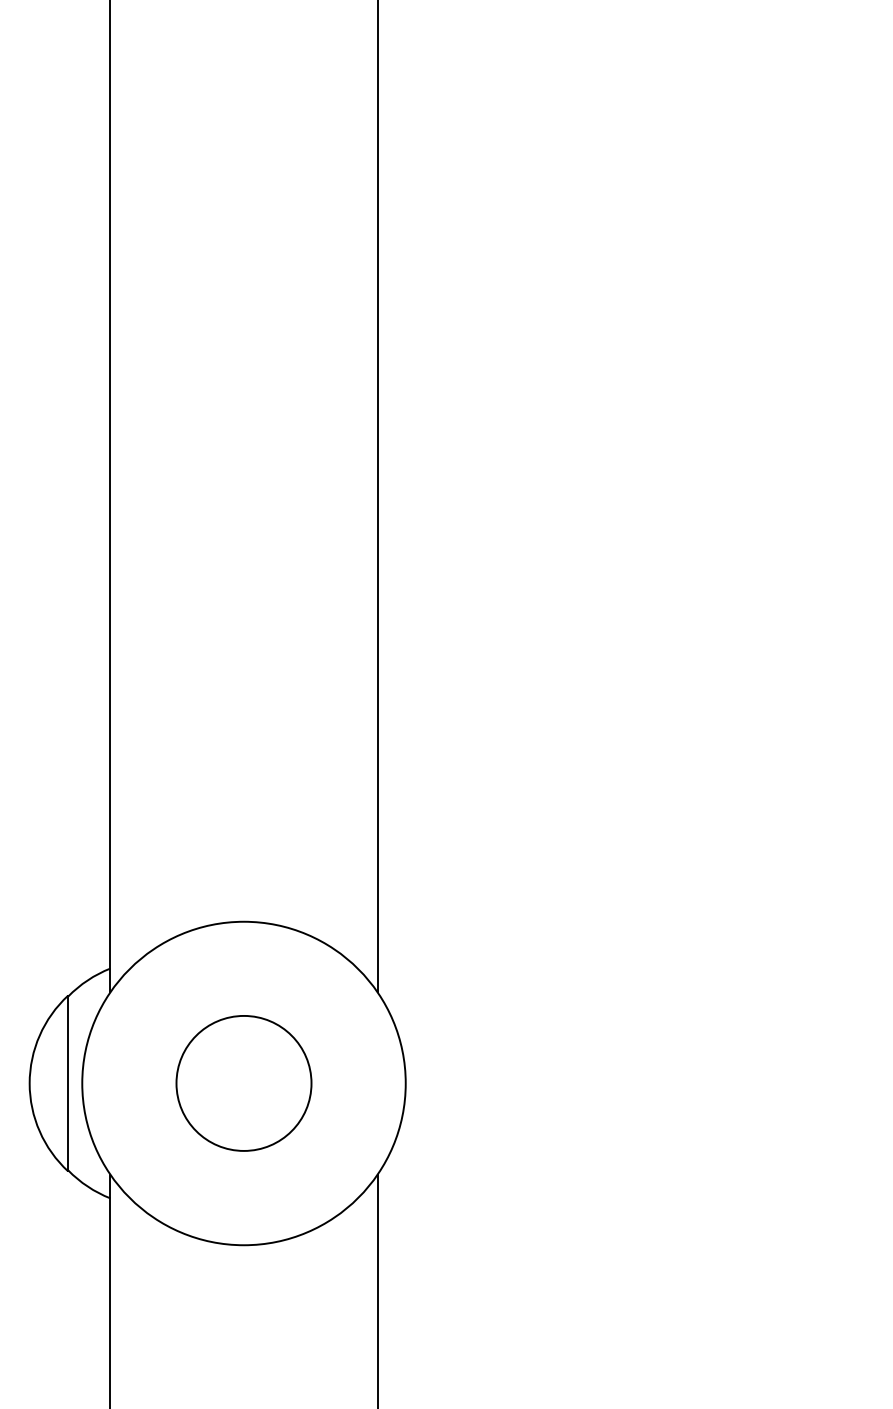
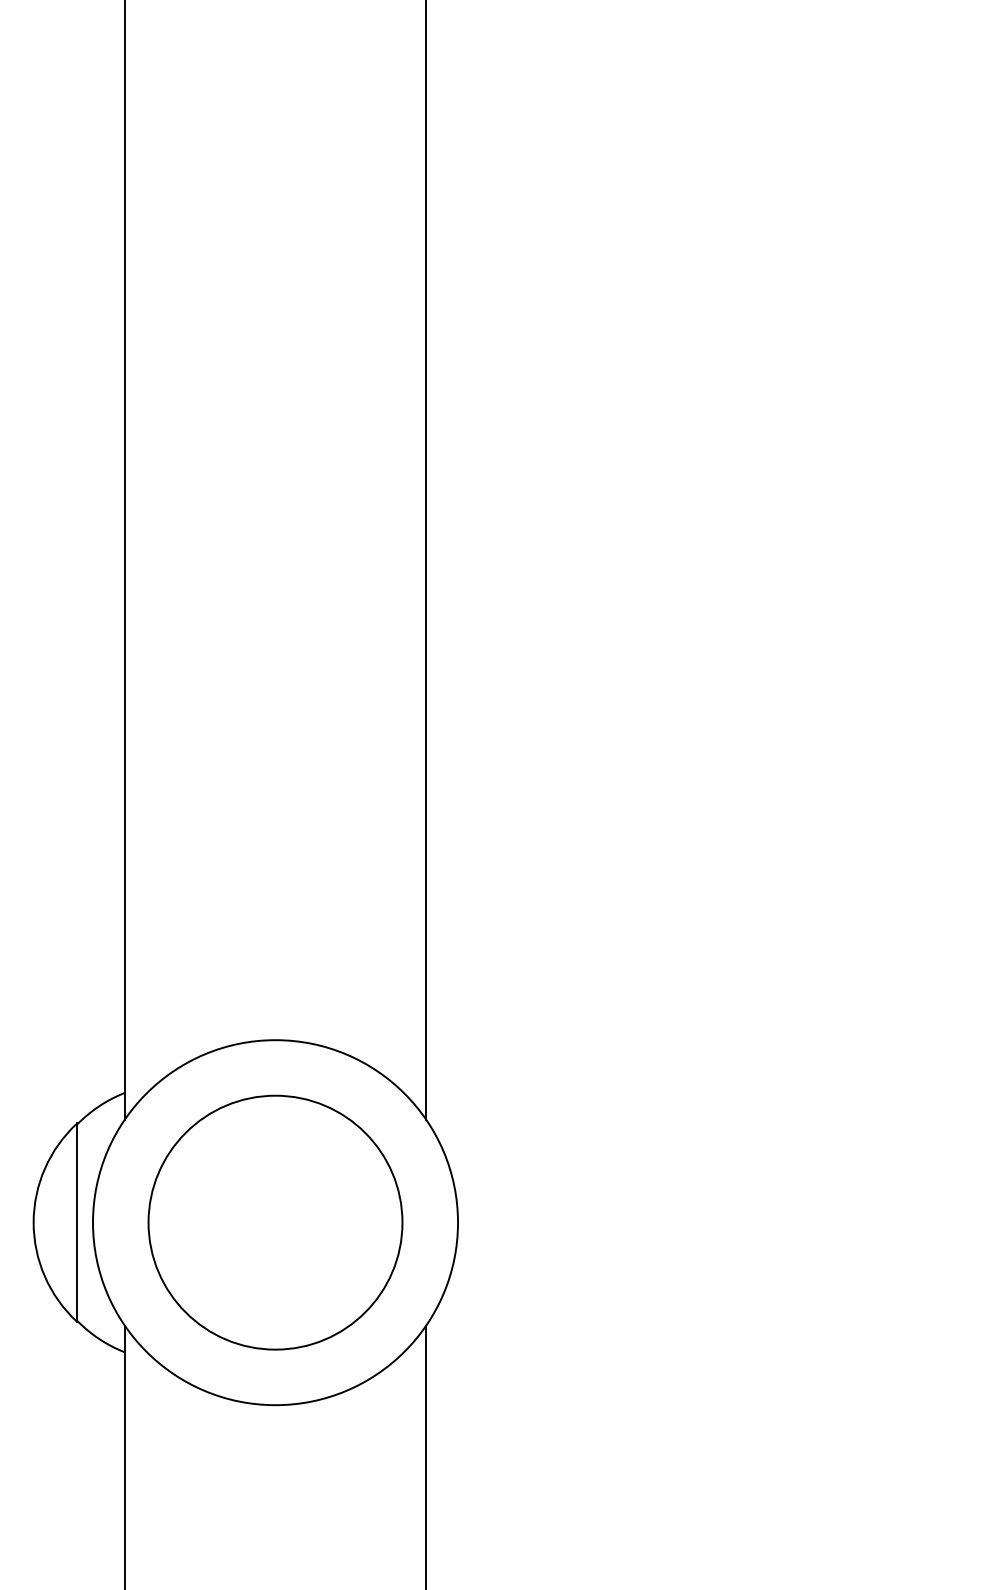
circle: (244, 1083) -> (275, 1222), size x1.67

